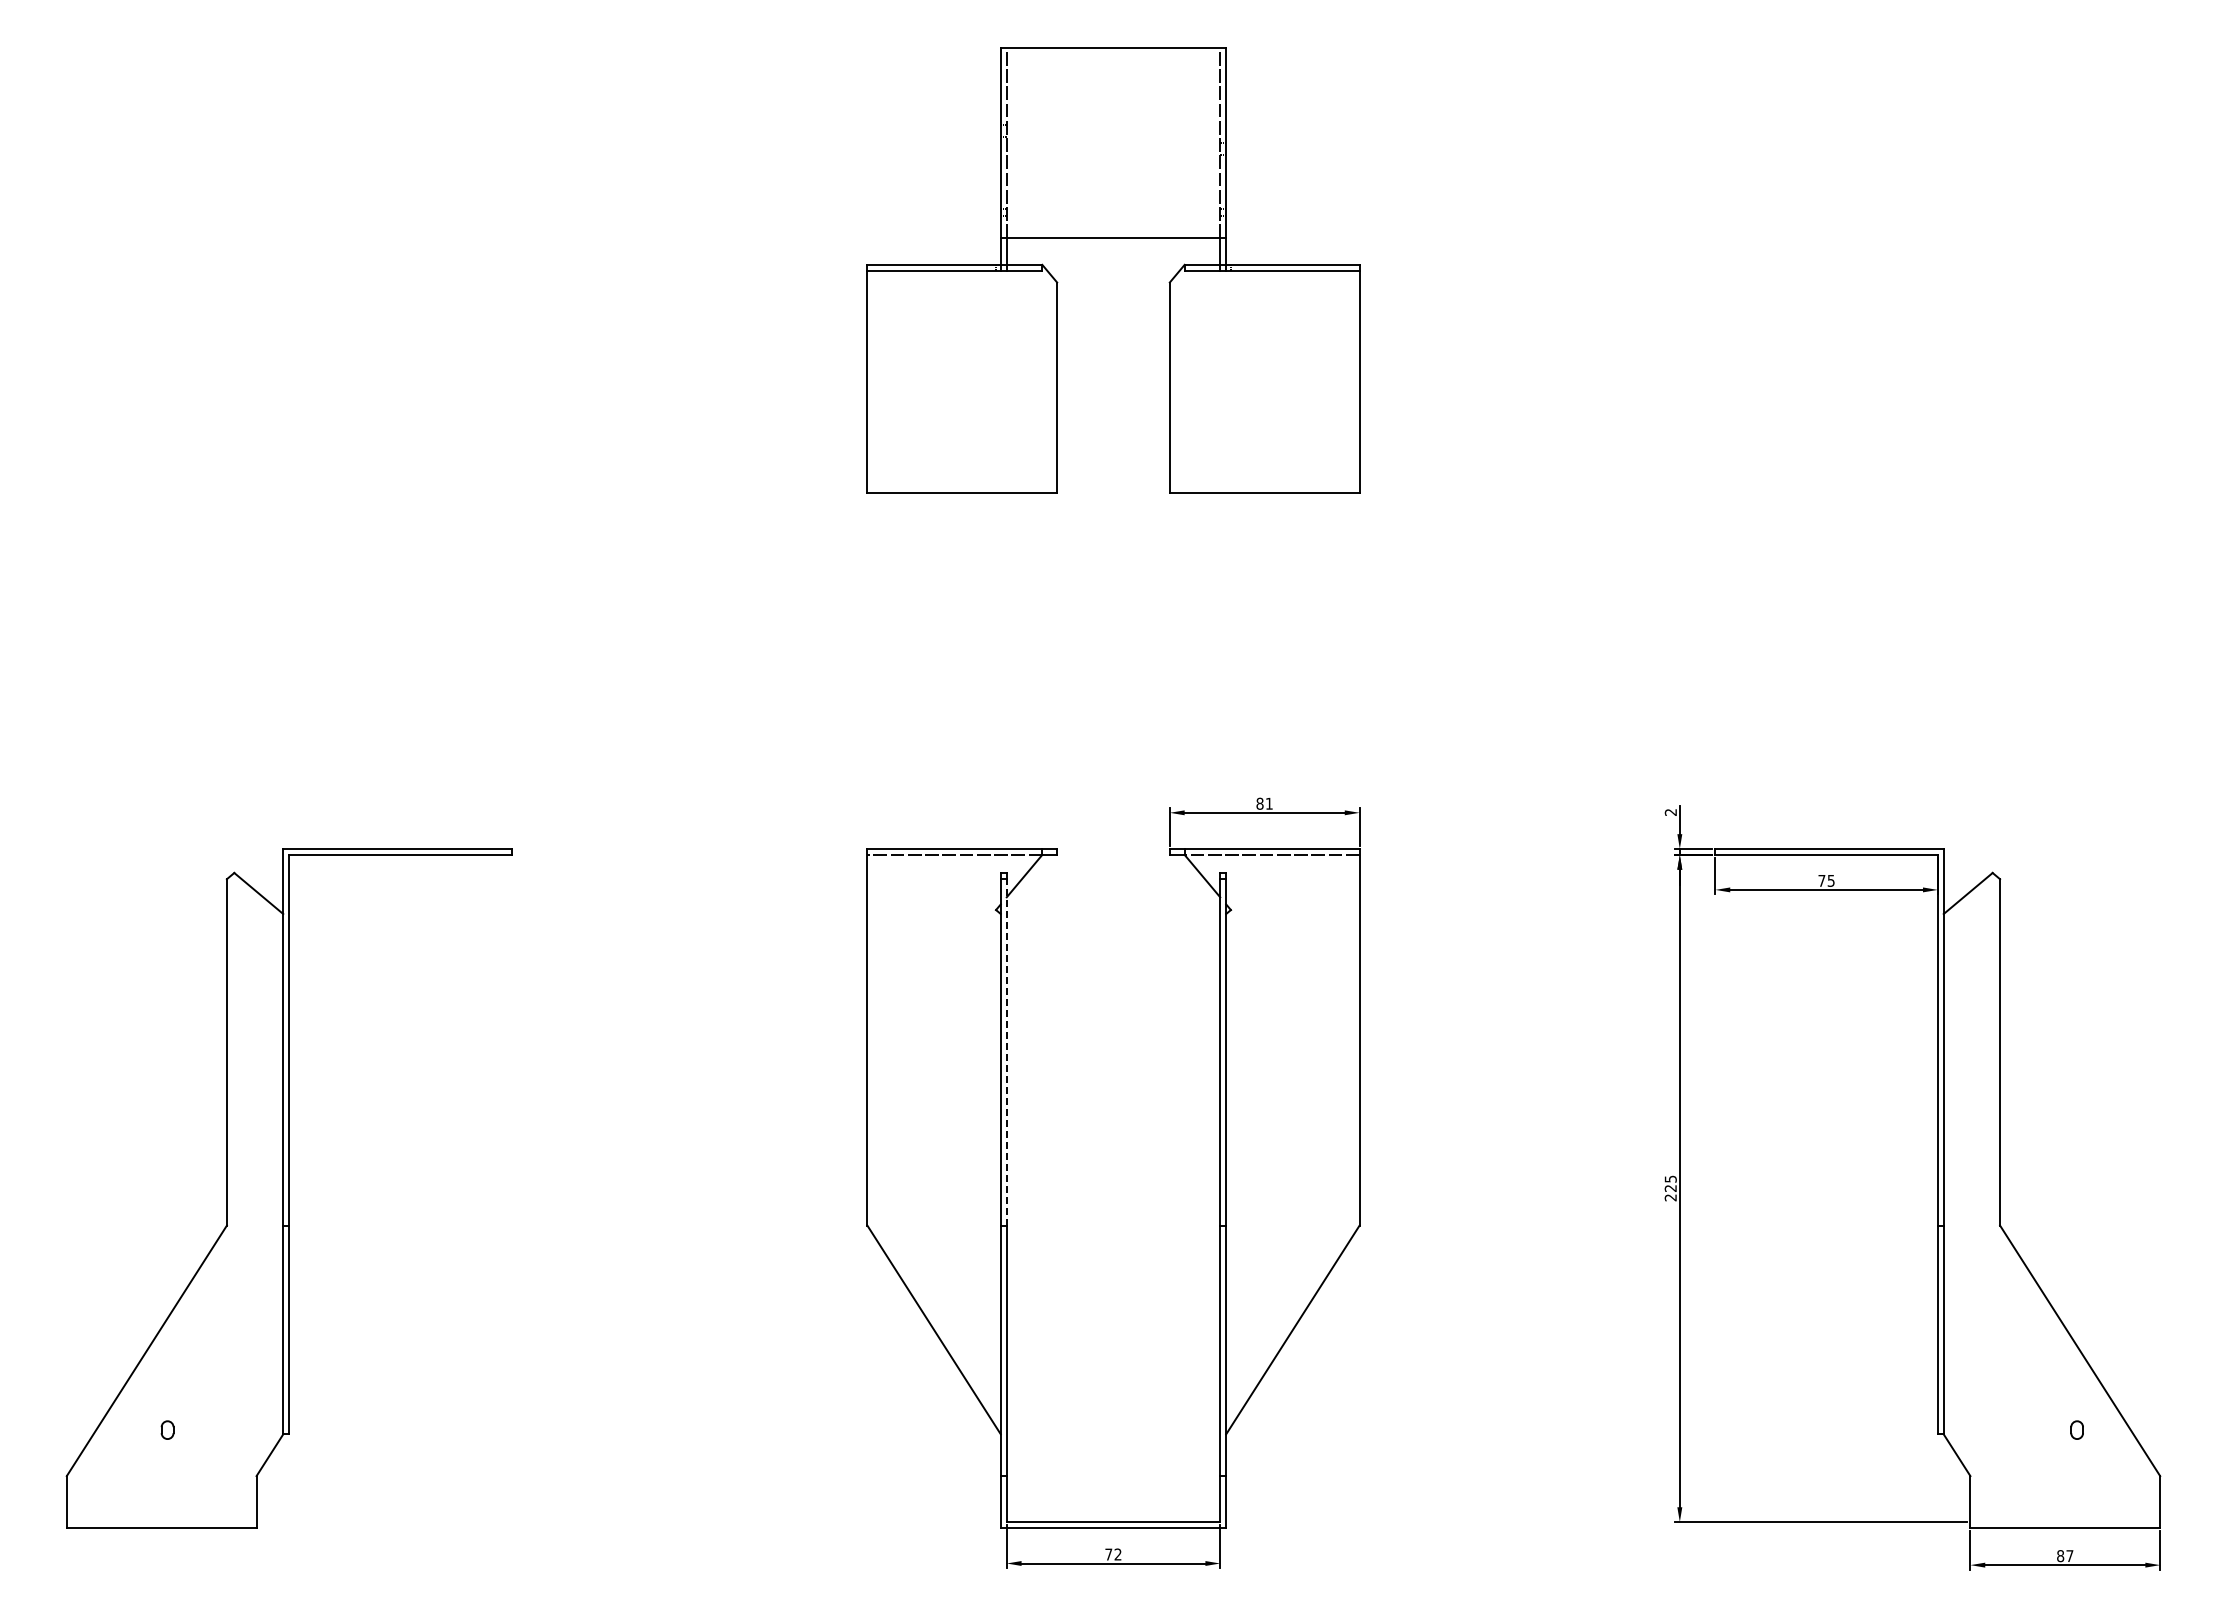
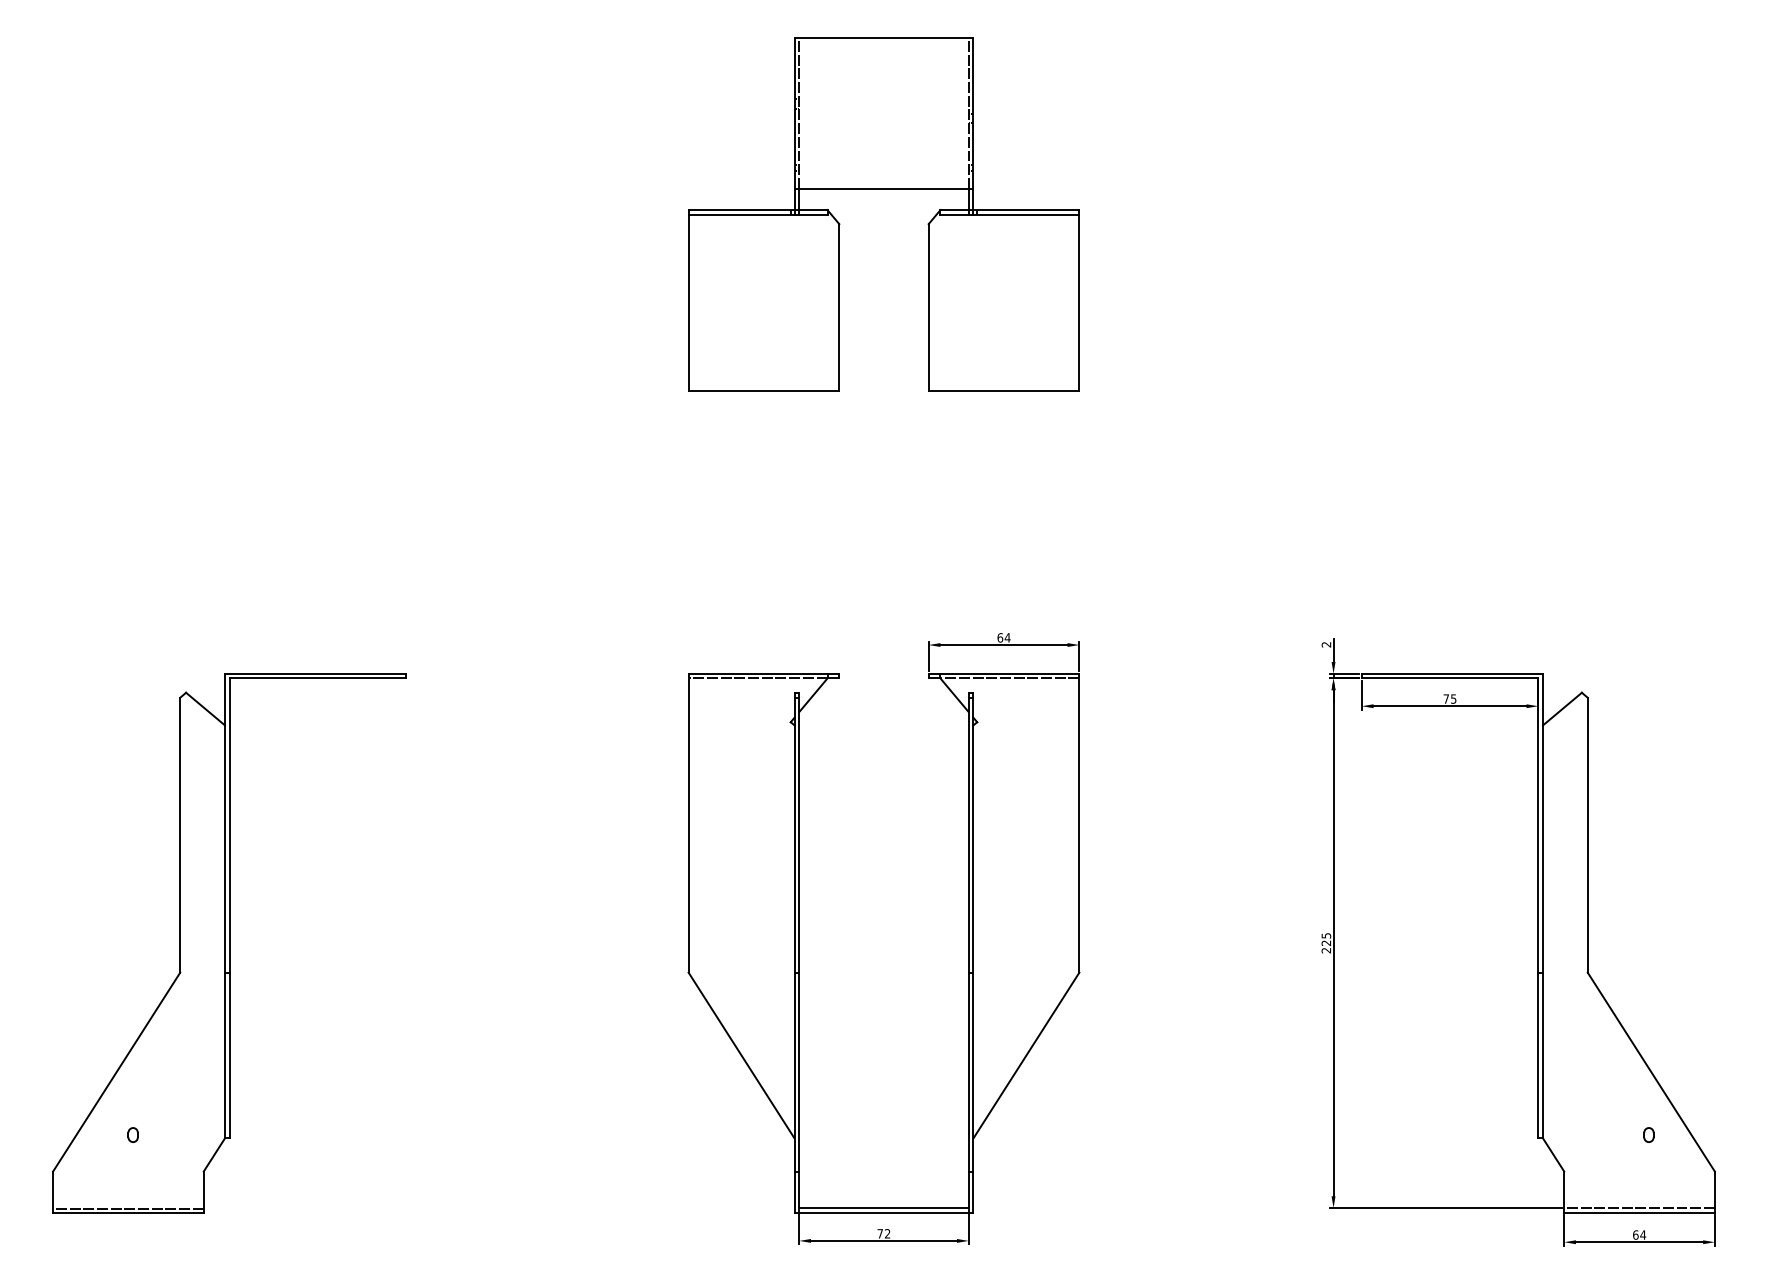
text: (1264, 803) -> (1003, 637), 81 -> 64
line: (1006, 1051) -> (799, 834), dashed -> solid
line: (2065, 1522) -> (1639, 1208), added
line: (161, 1523) -> (128, 1209), added
text: (2065, 1555) -> (1639, 1234), 87 -> 64

